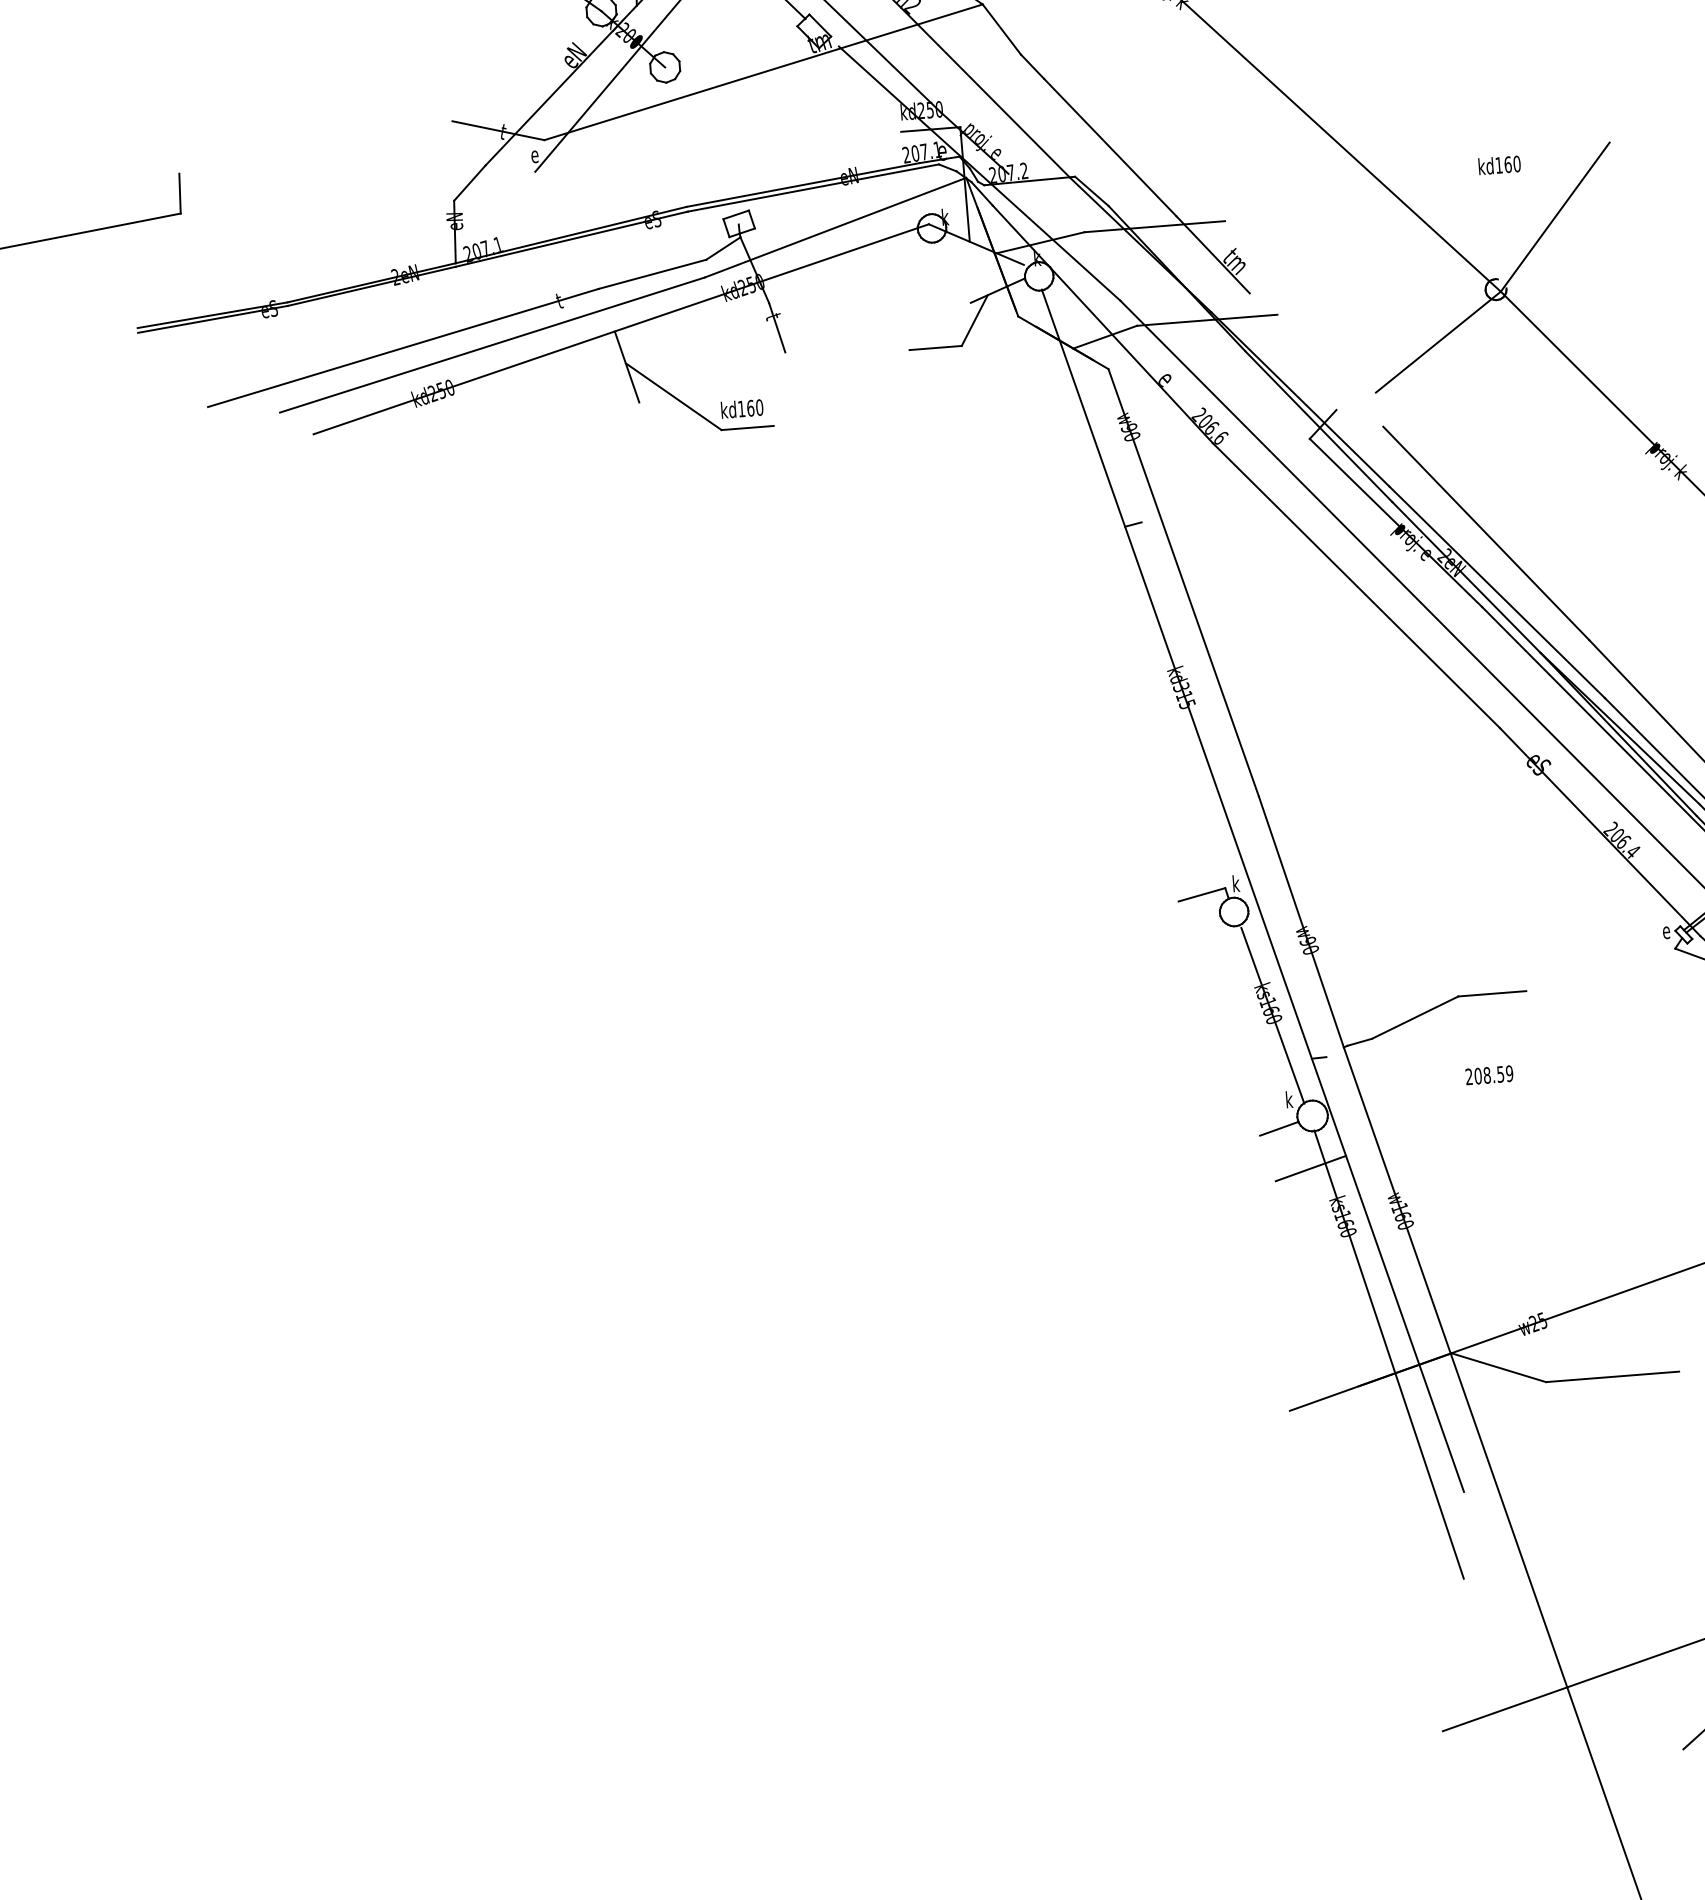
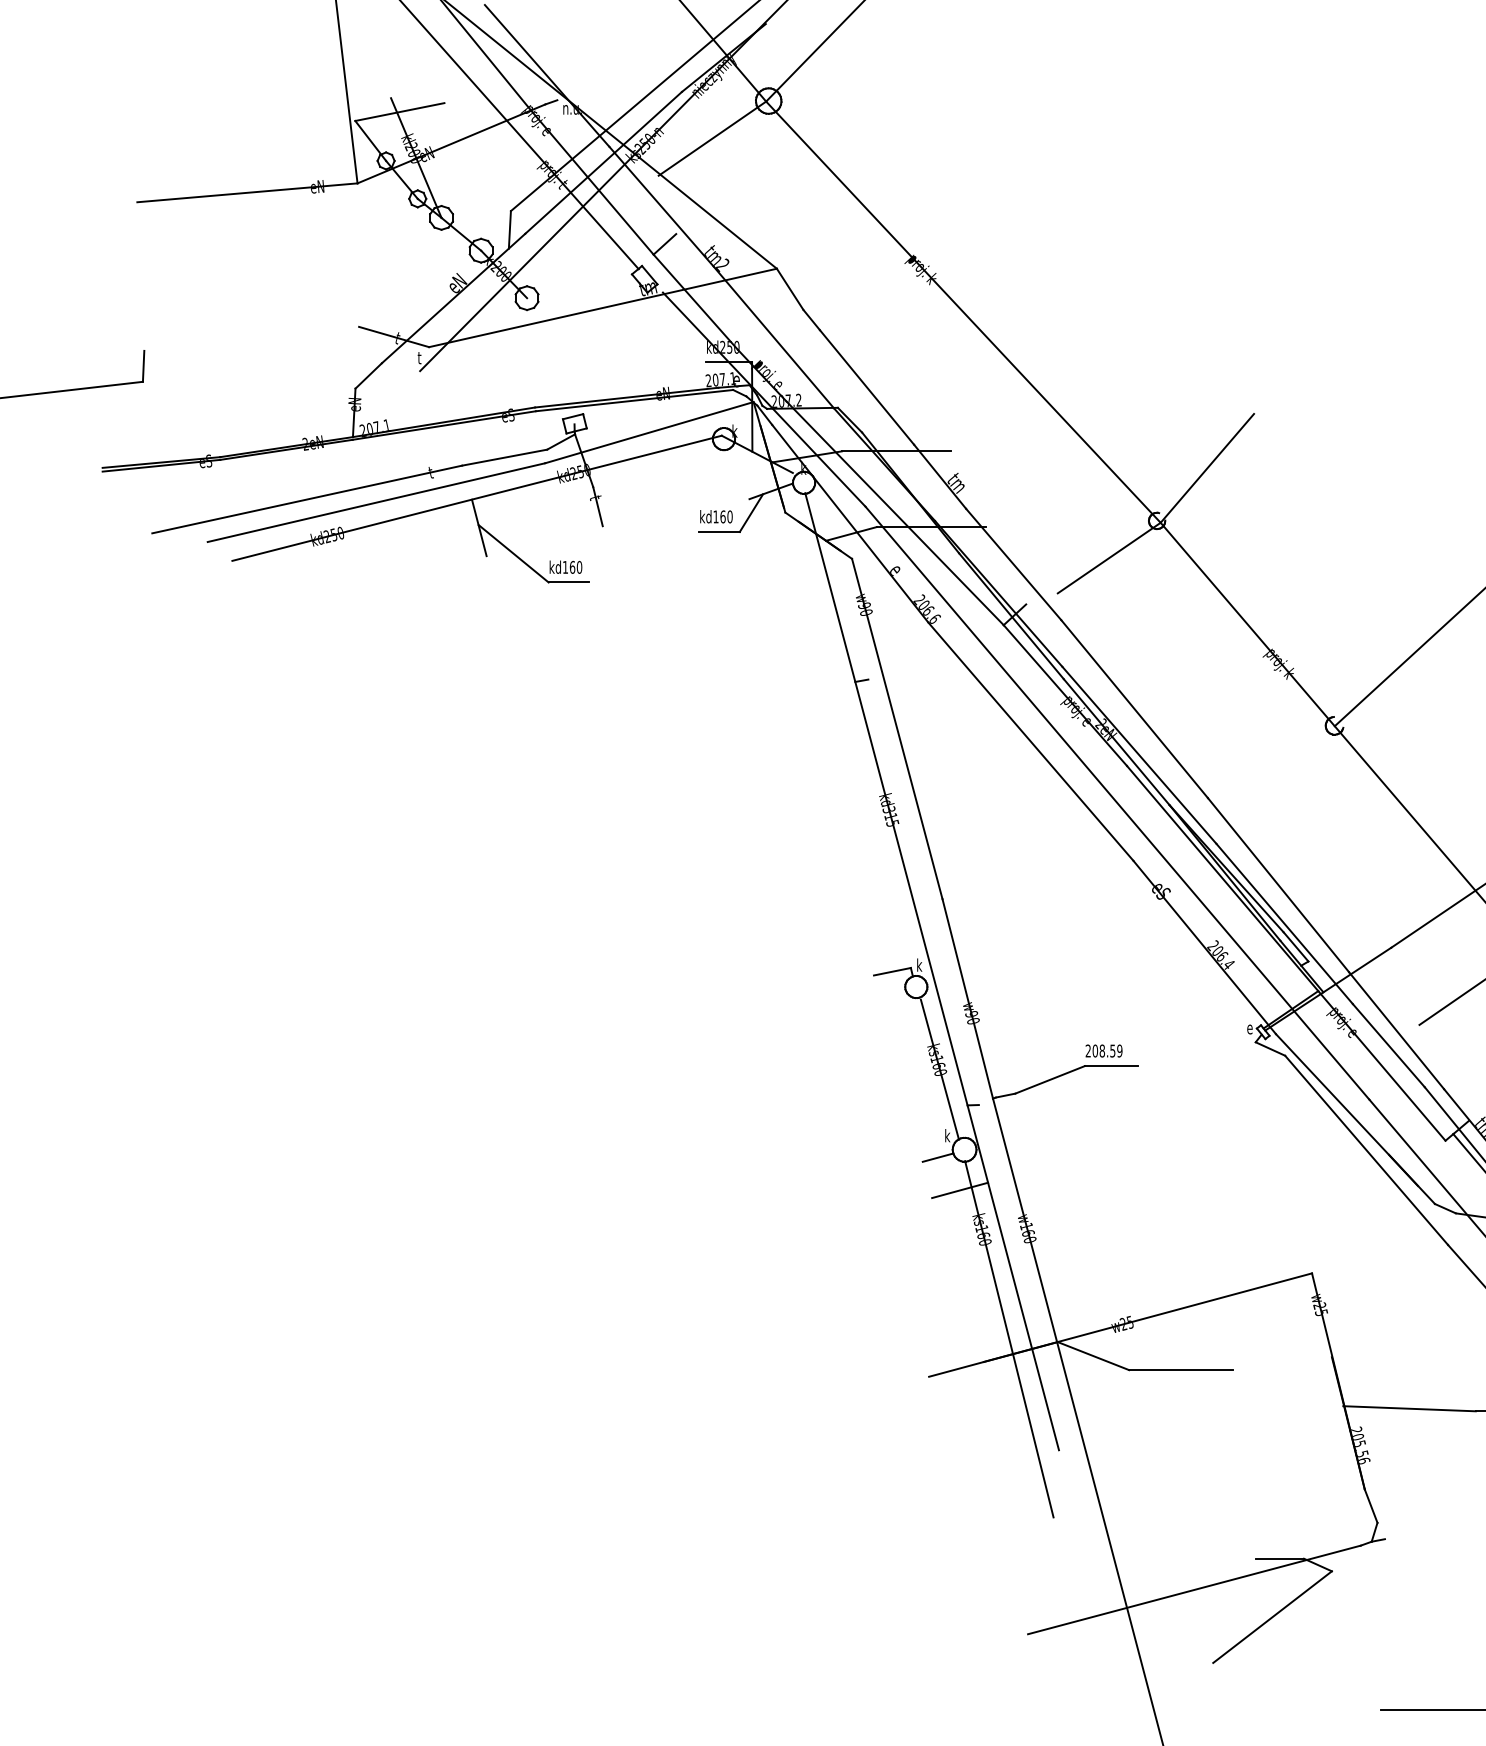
text: (534, 155) -> (420, 358), e -> t
text: (1499, 164) -> (716, 516), moved
line: (1158, 306) -> (894, 513), added
line: (1316, 360) -> (1013, 564), added
text: (1488, 1074) -> (1103, 1050), moved

